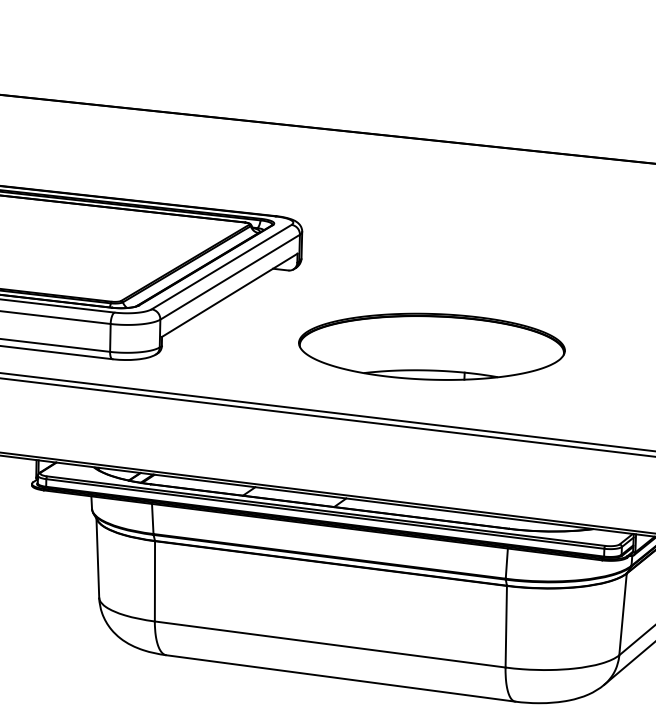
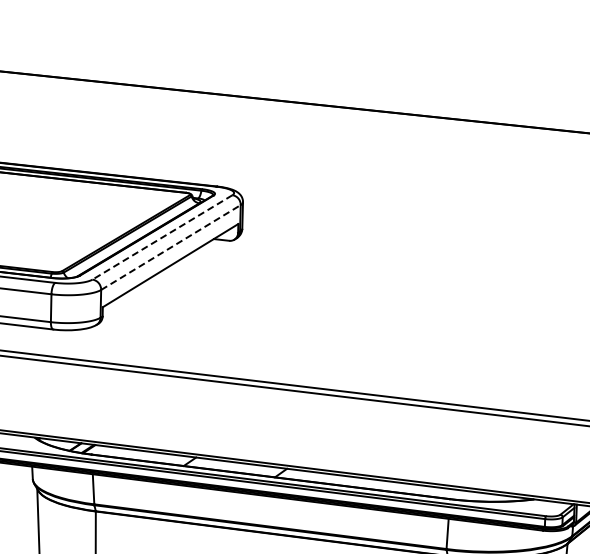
line: (221, 267) -> (162, 237), solid -> dashed
line: (230, 277) -> (171, 247), solid -> dashed
part: (431, 346) -> (372, 316), removed

